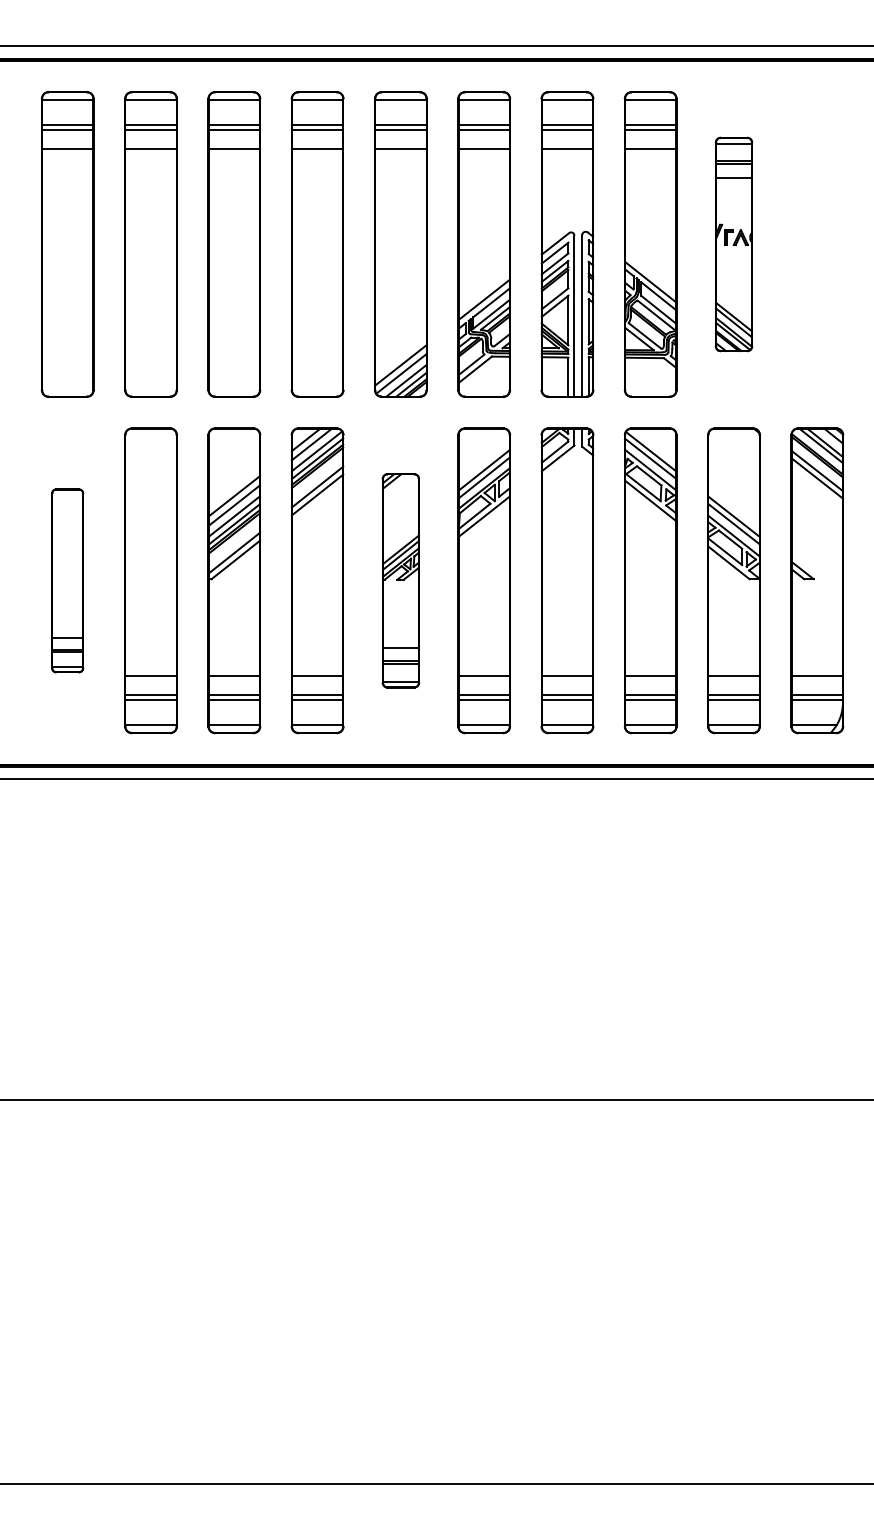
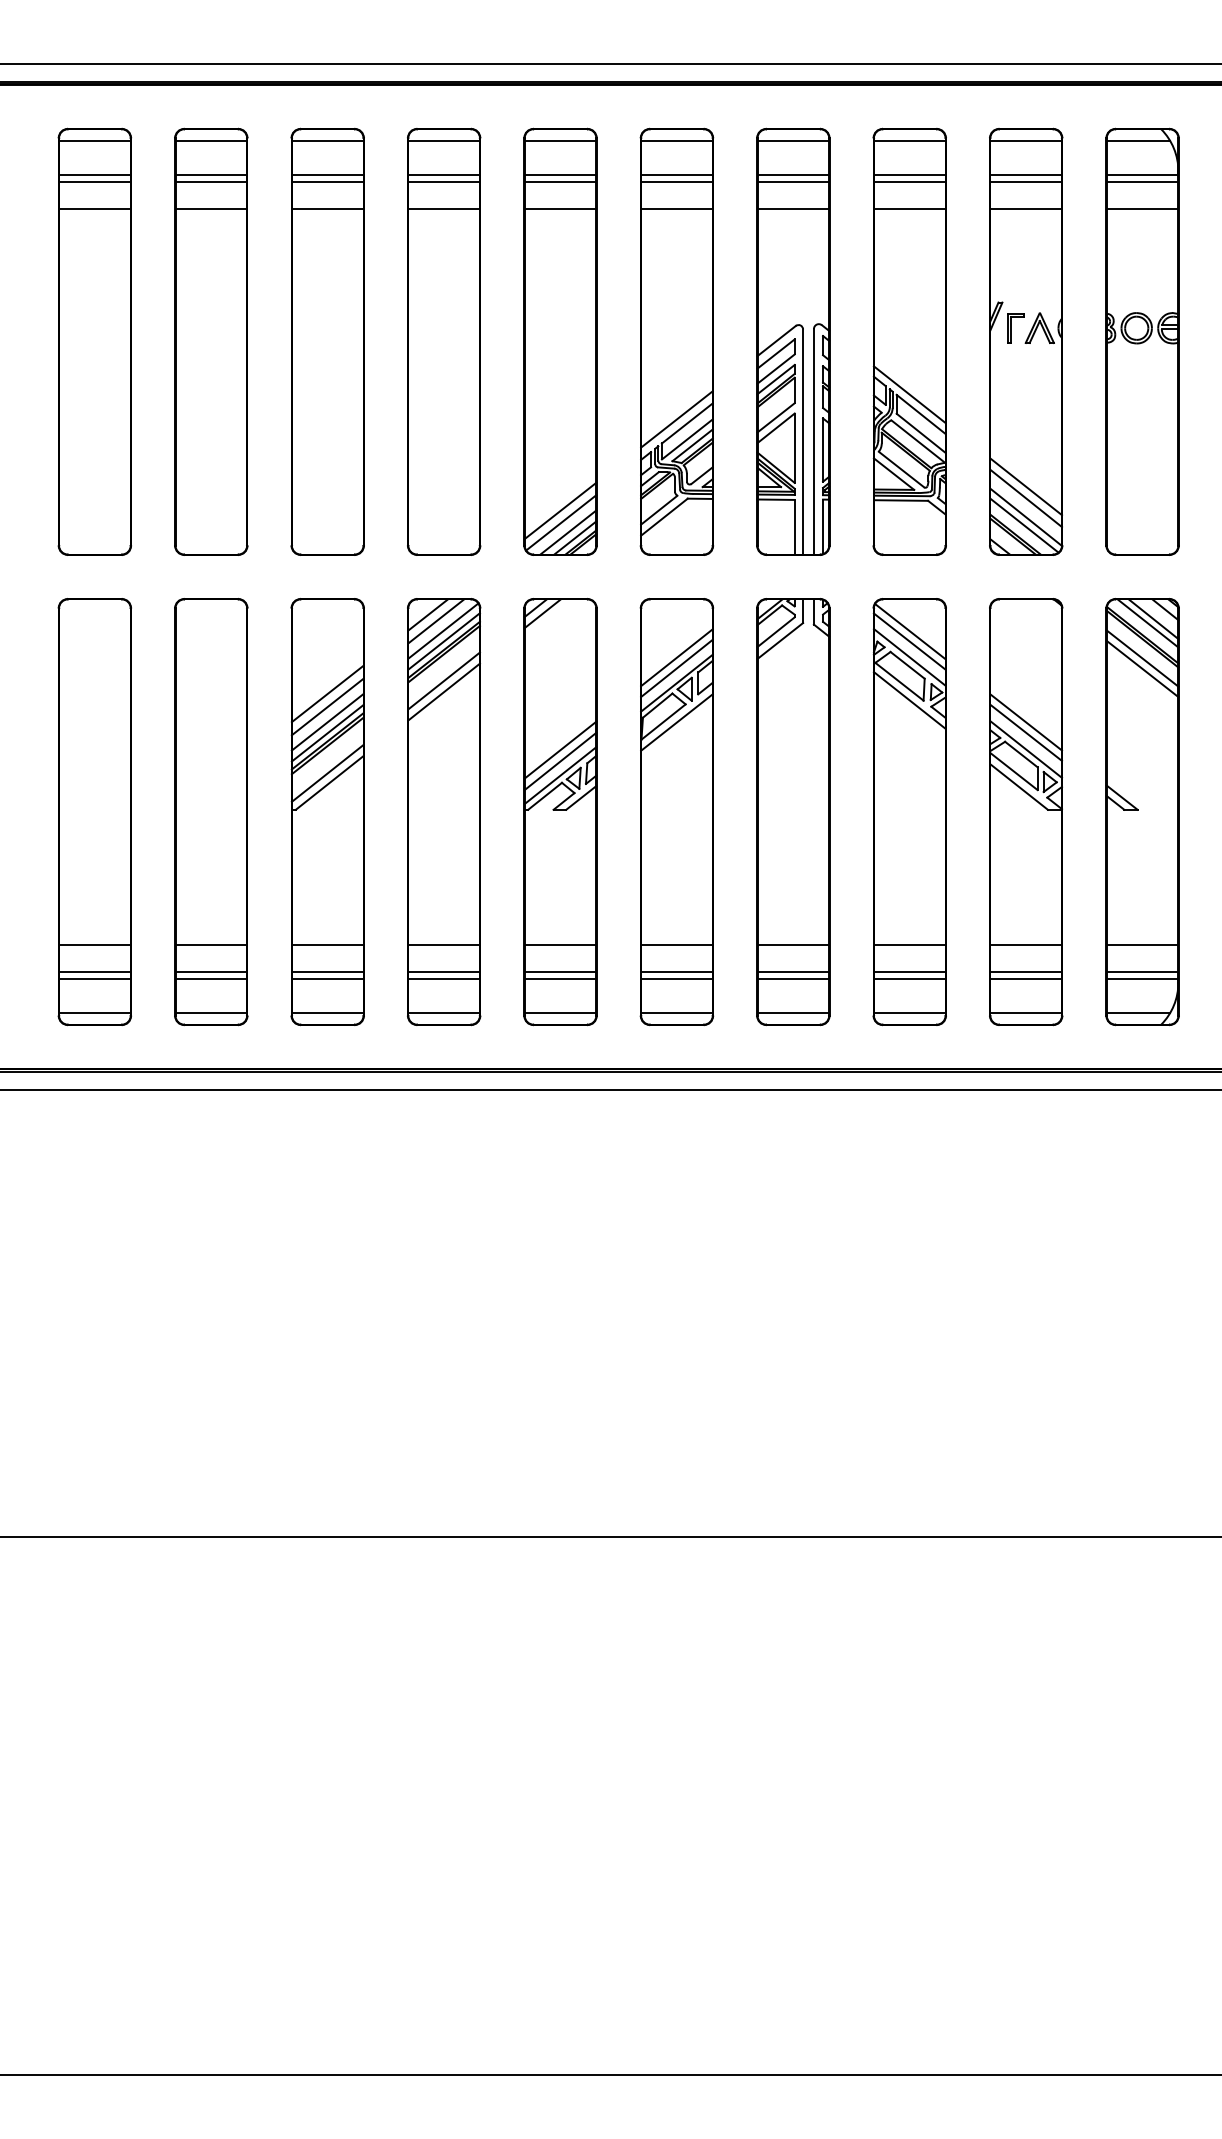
part: (733, 244) -> (1025, 341), size x1.43
part: (817, 244) -> (1142, 341), added
part: (67, 580) -> (94, 811), size x1.67
part: (400, 580) -> (559, 811), size x1.43

